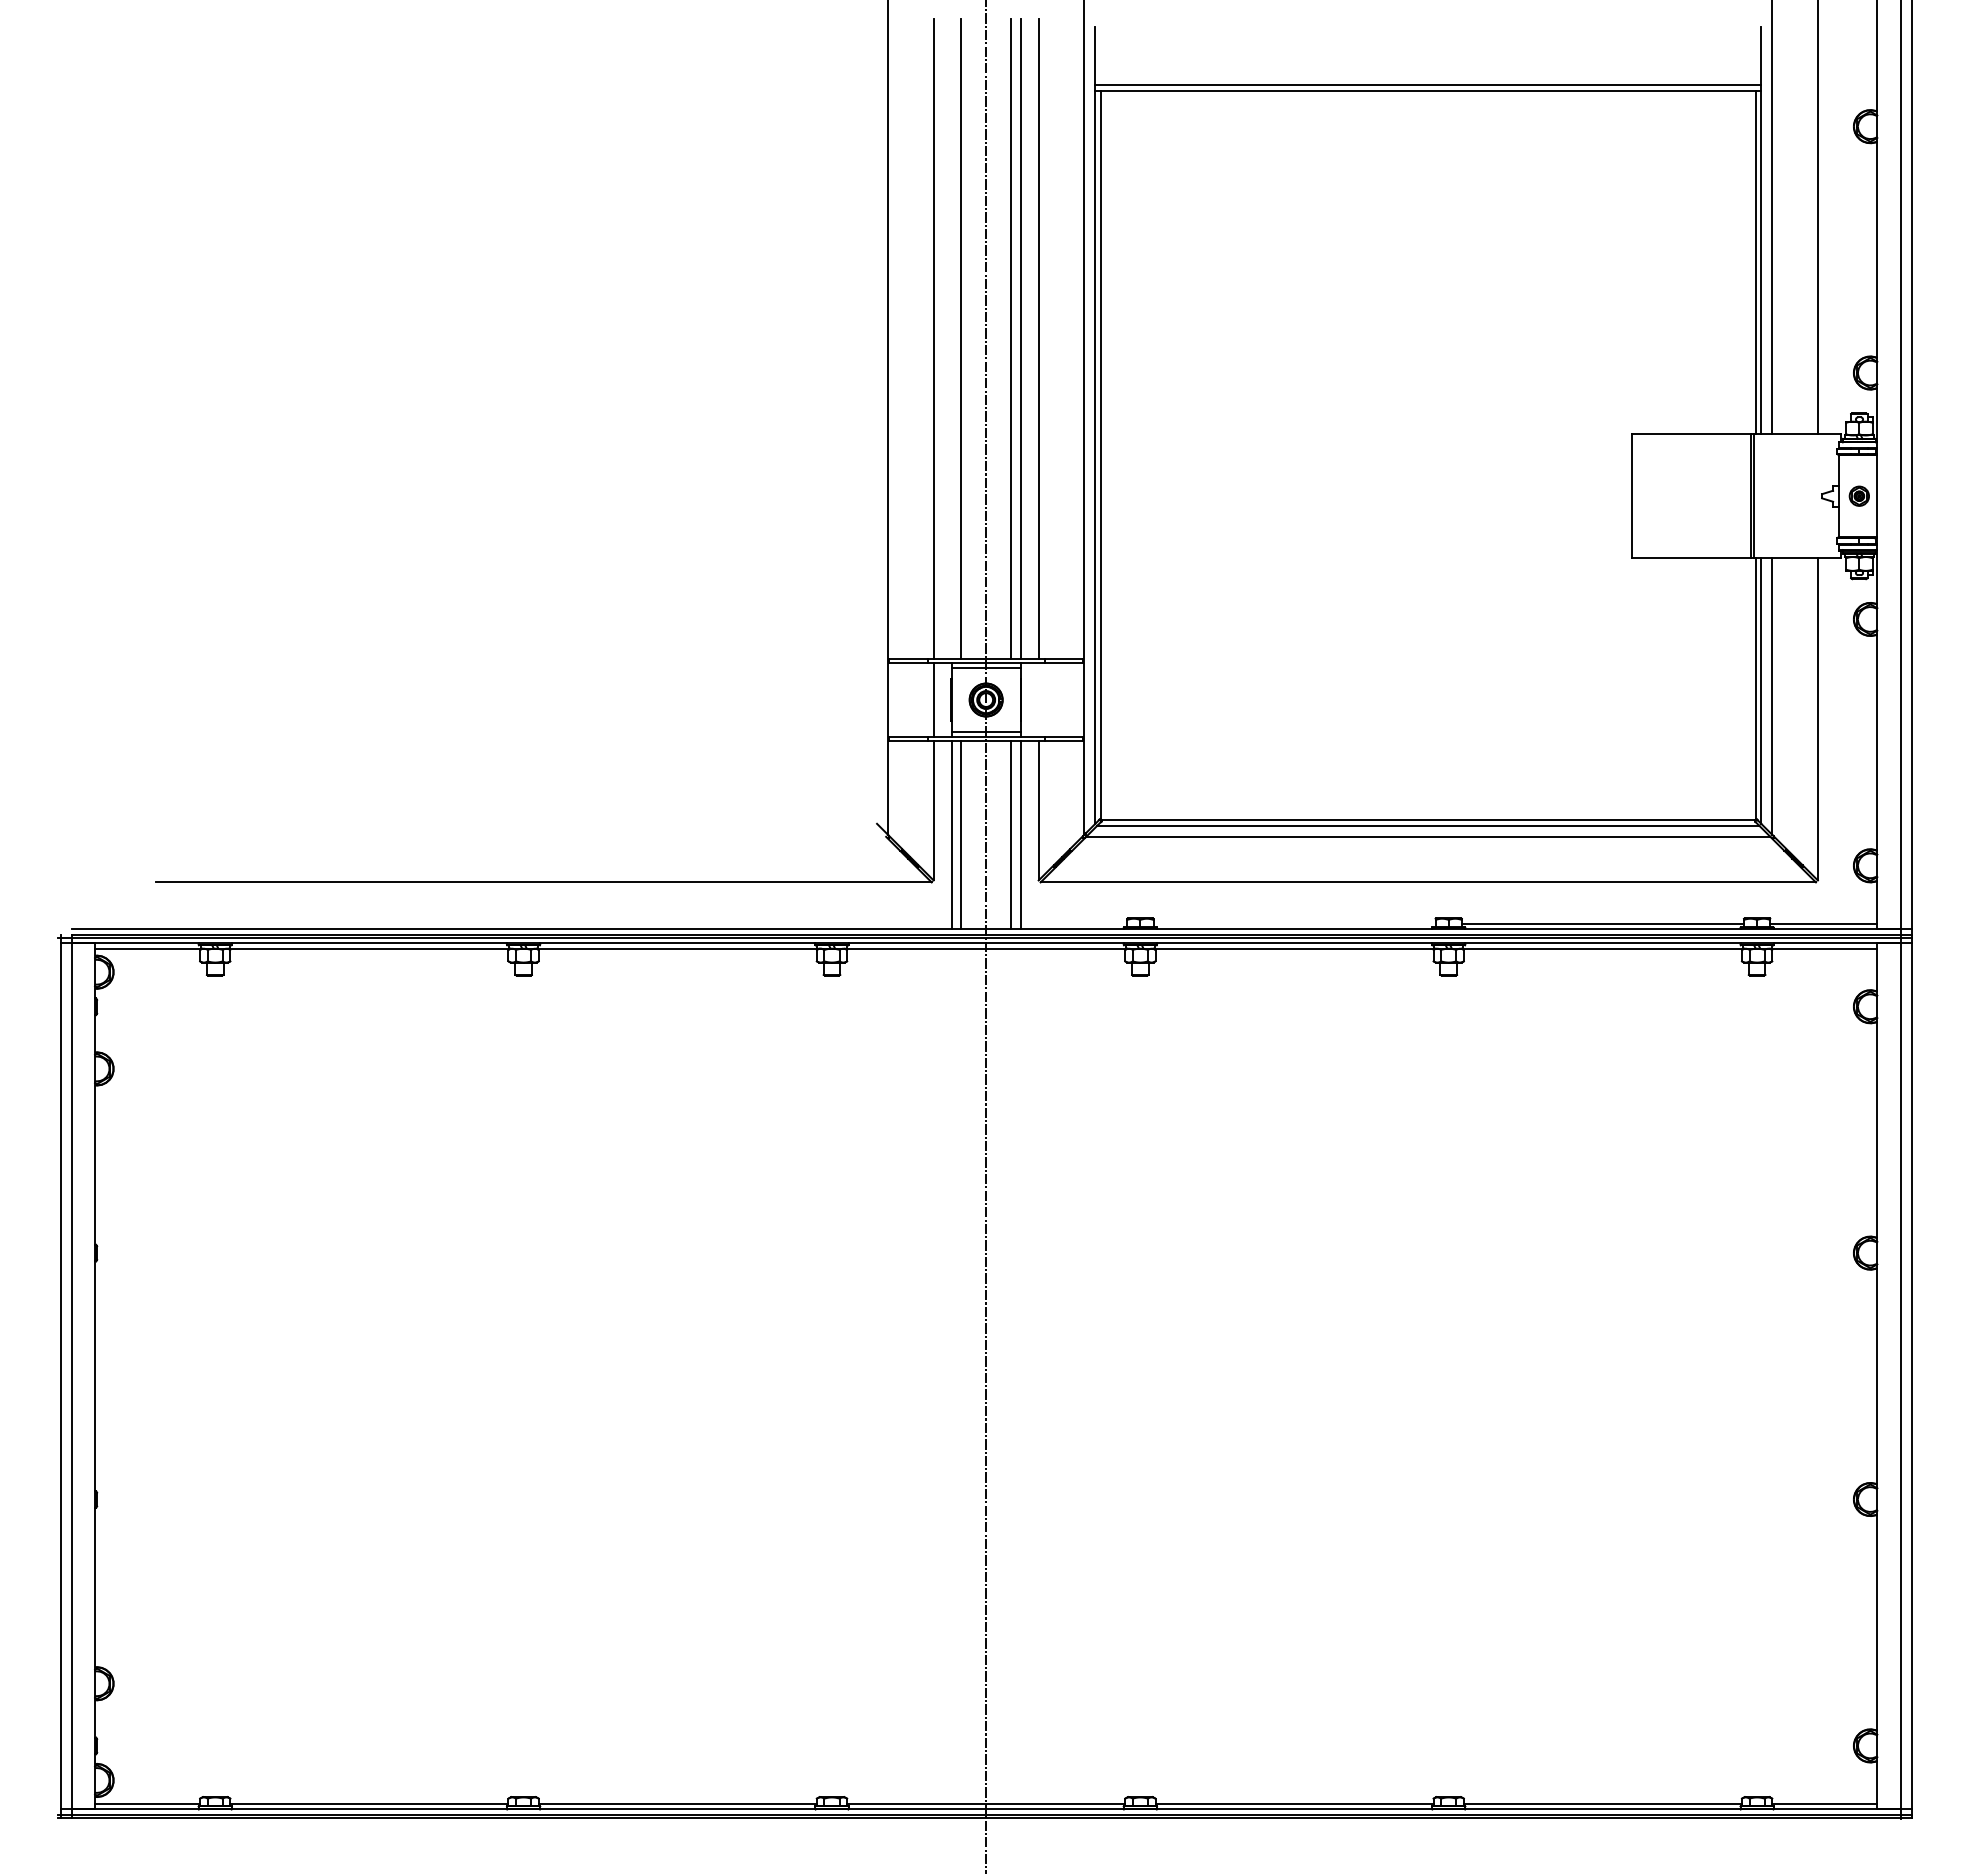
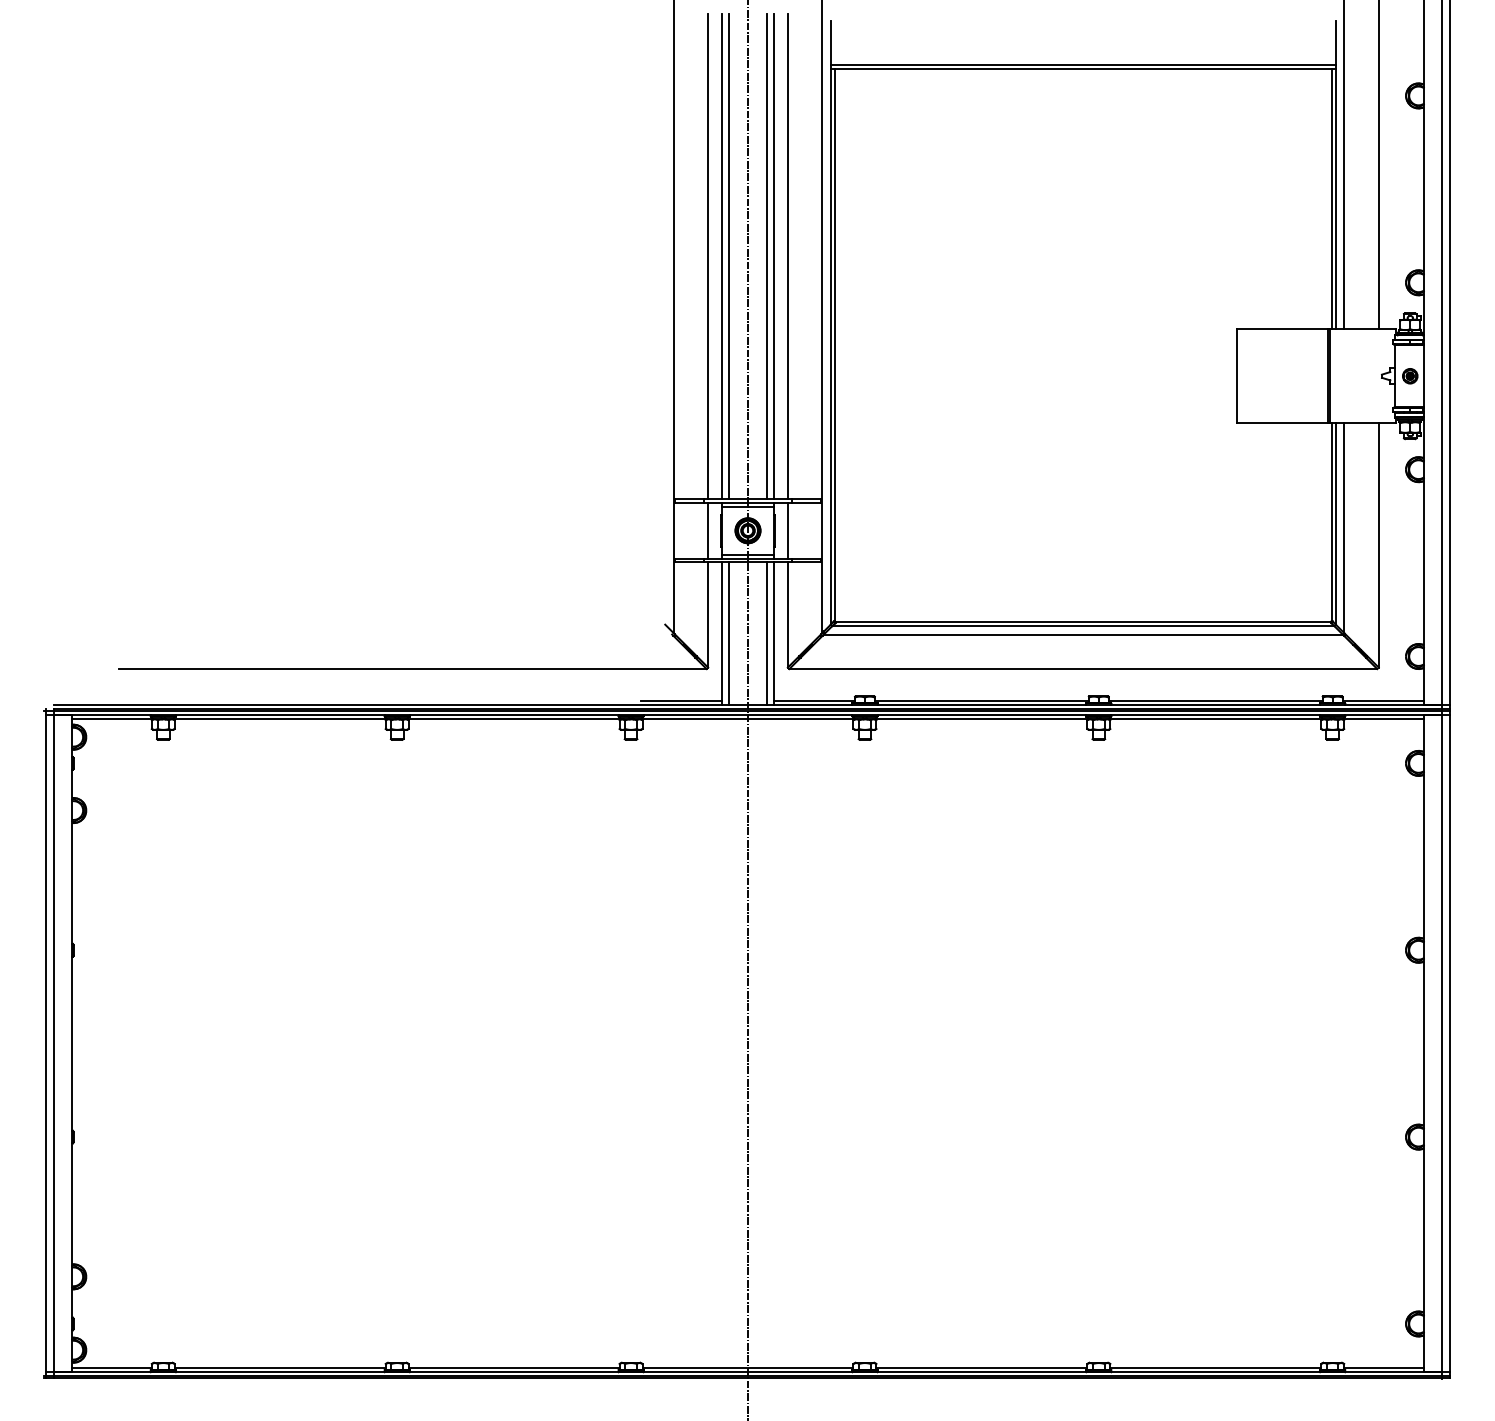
line: (951, 338) -> (721, 256), added
line: (1038, 699) -> (787, 530), added
line: (898, 923) -> (681, 700), added
line: (1073, 923) -> (814, 700), added
line: (1294, 923) -> (981, 700), added

